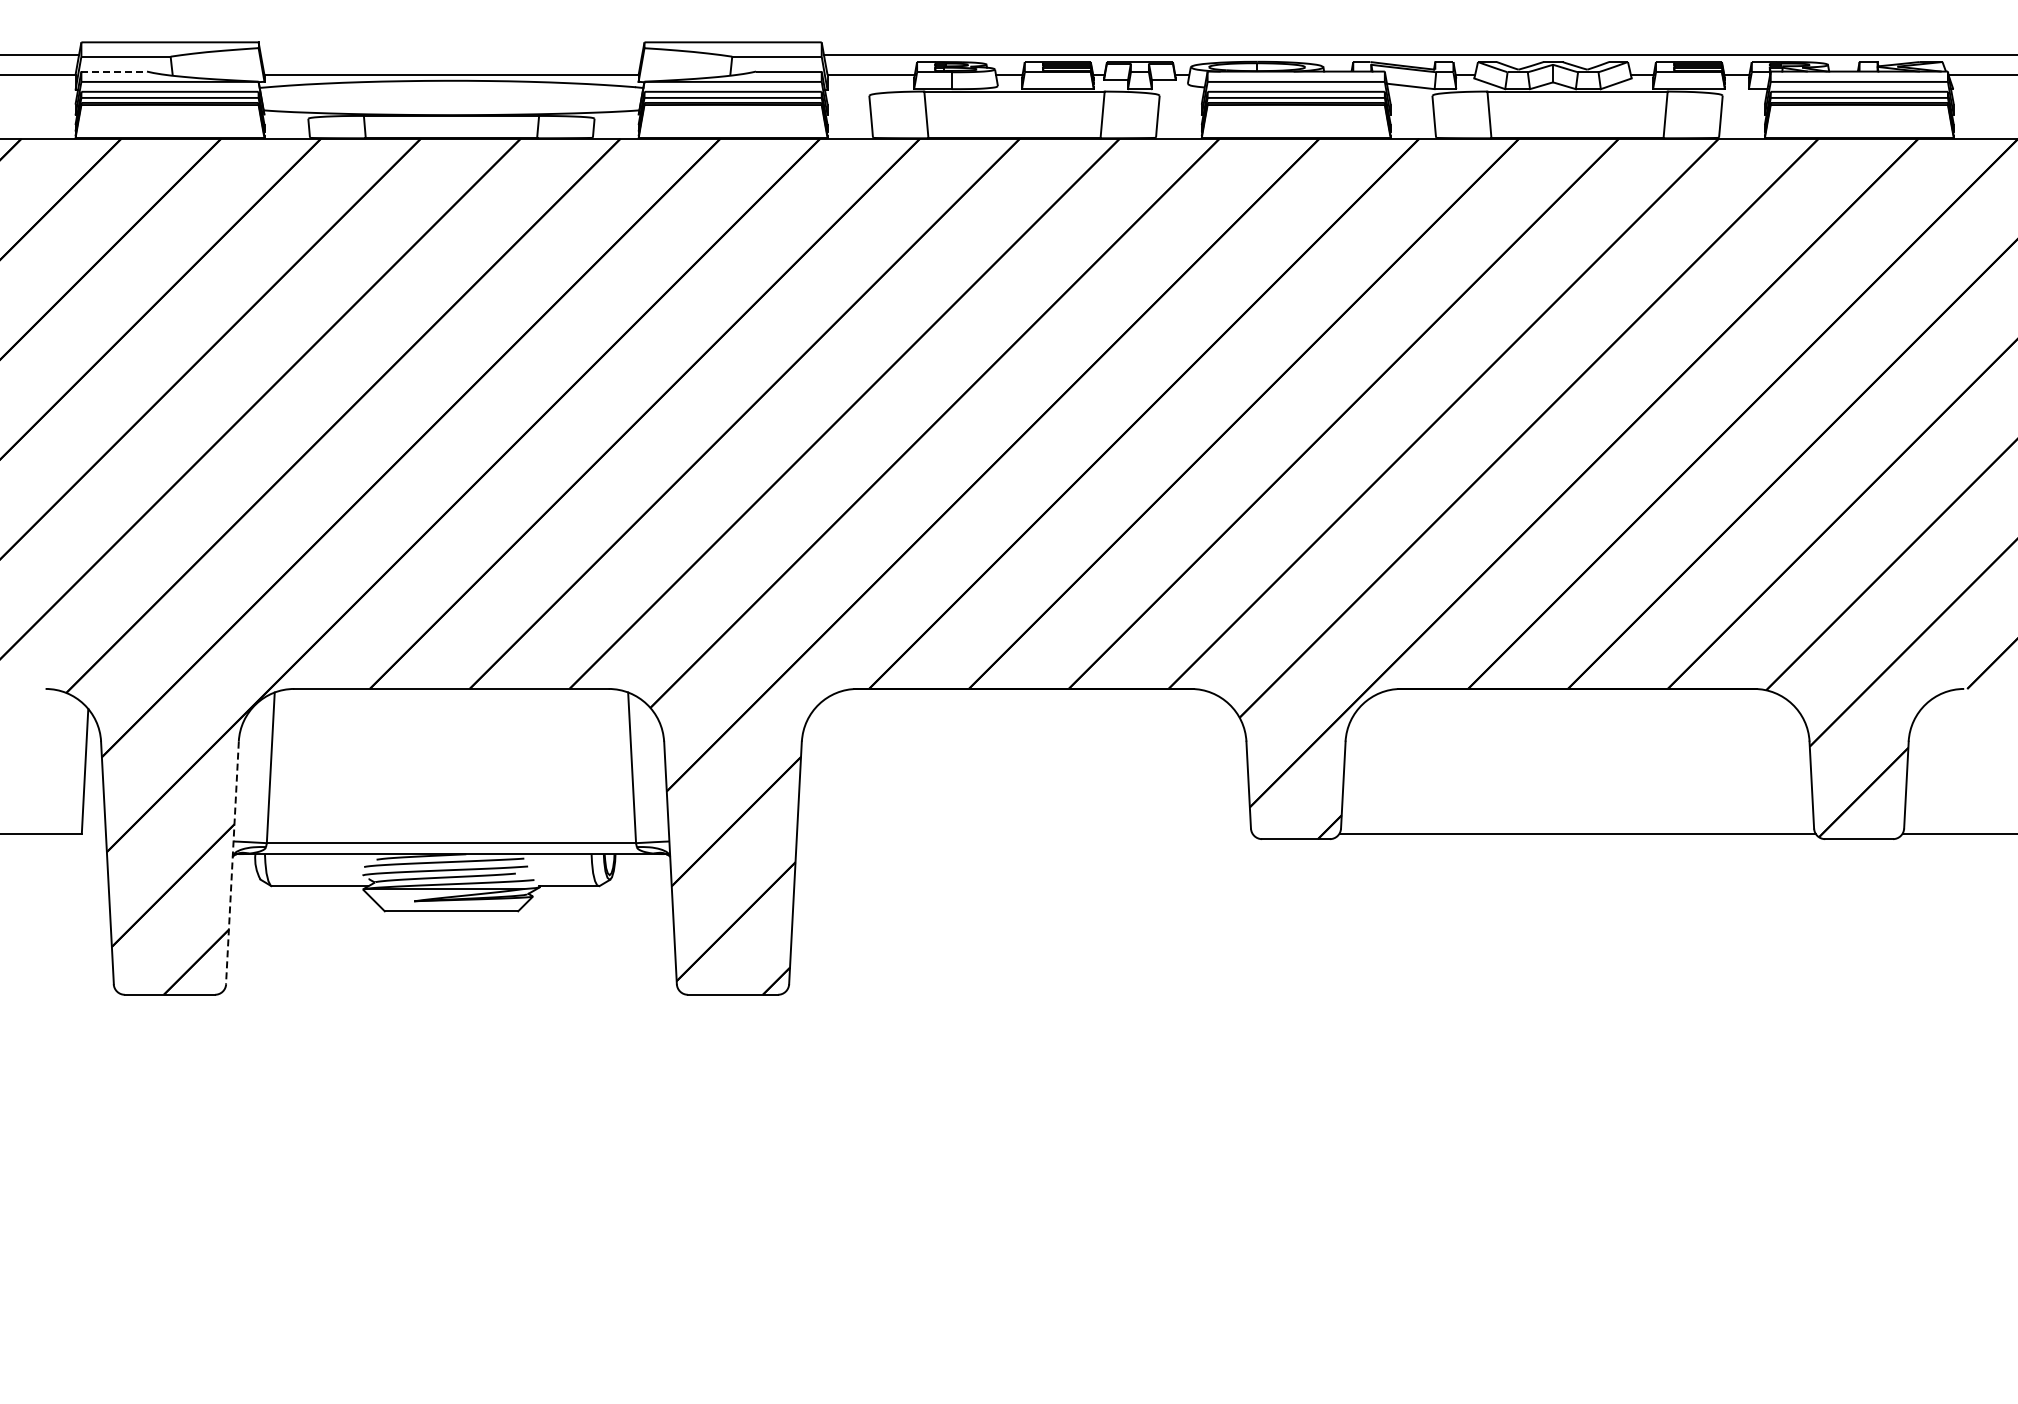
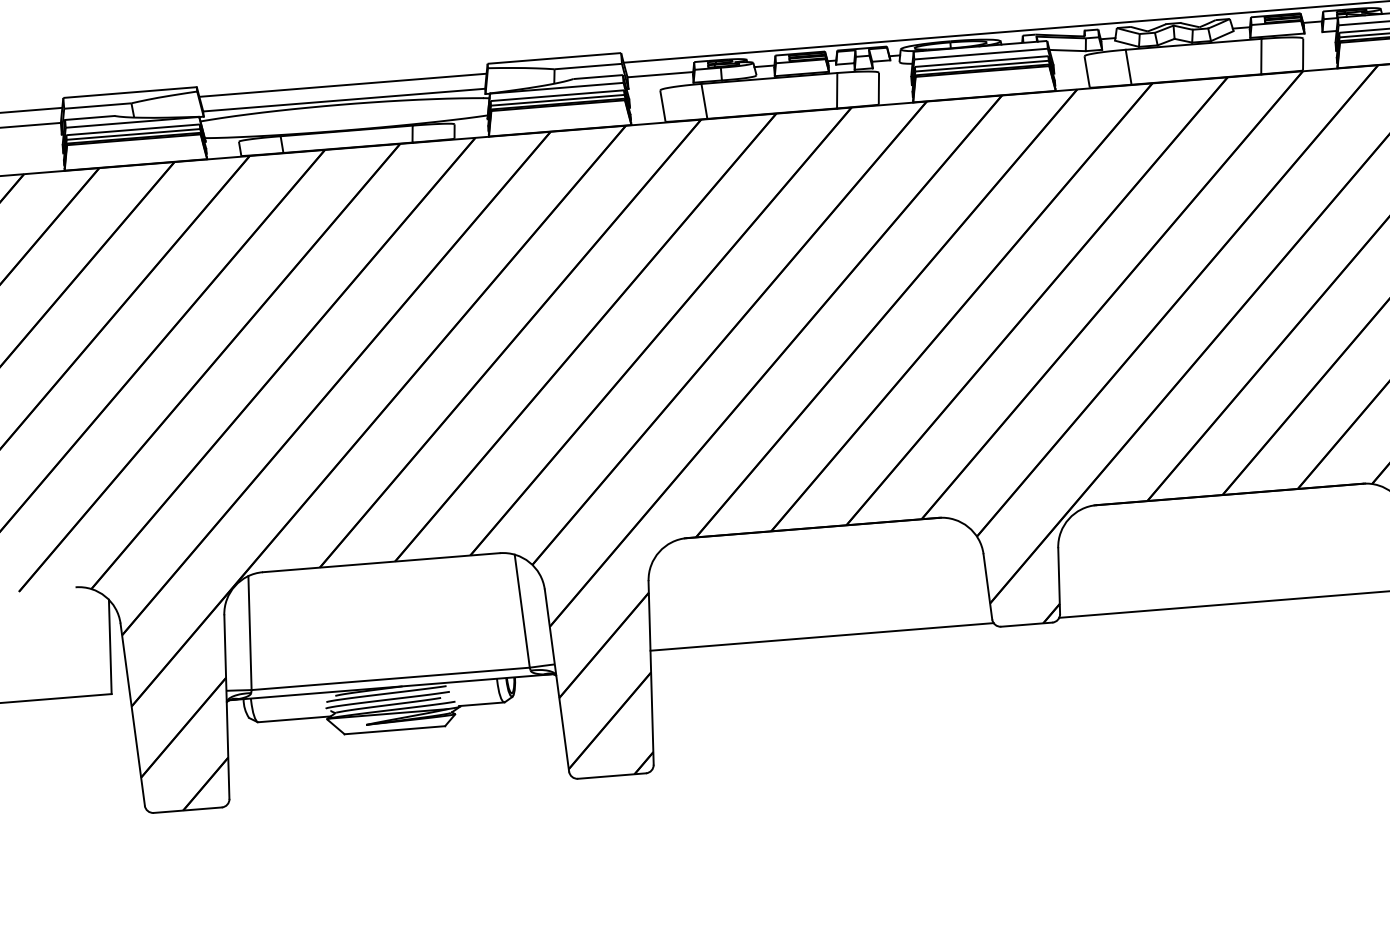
line: (451, 55) -> (342, 85), added
line: (114, 71) -> (90, 117), dashed -> solid
line: (1024, 833) -> (821, 636), added
line: (232, 863) -> (226, 707), dashed -> solid

